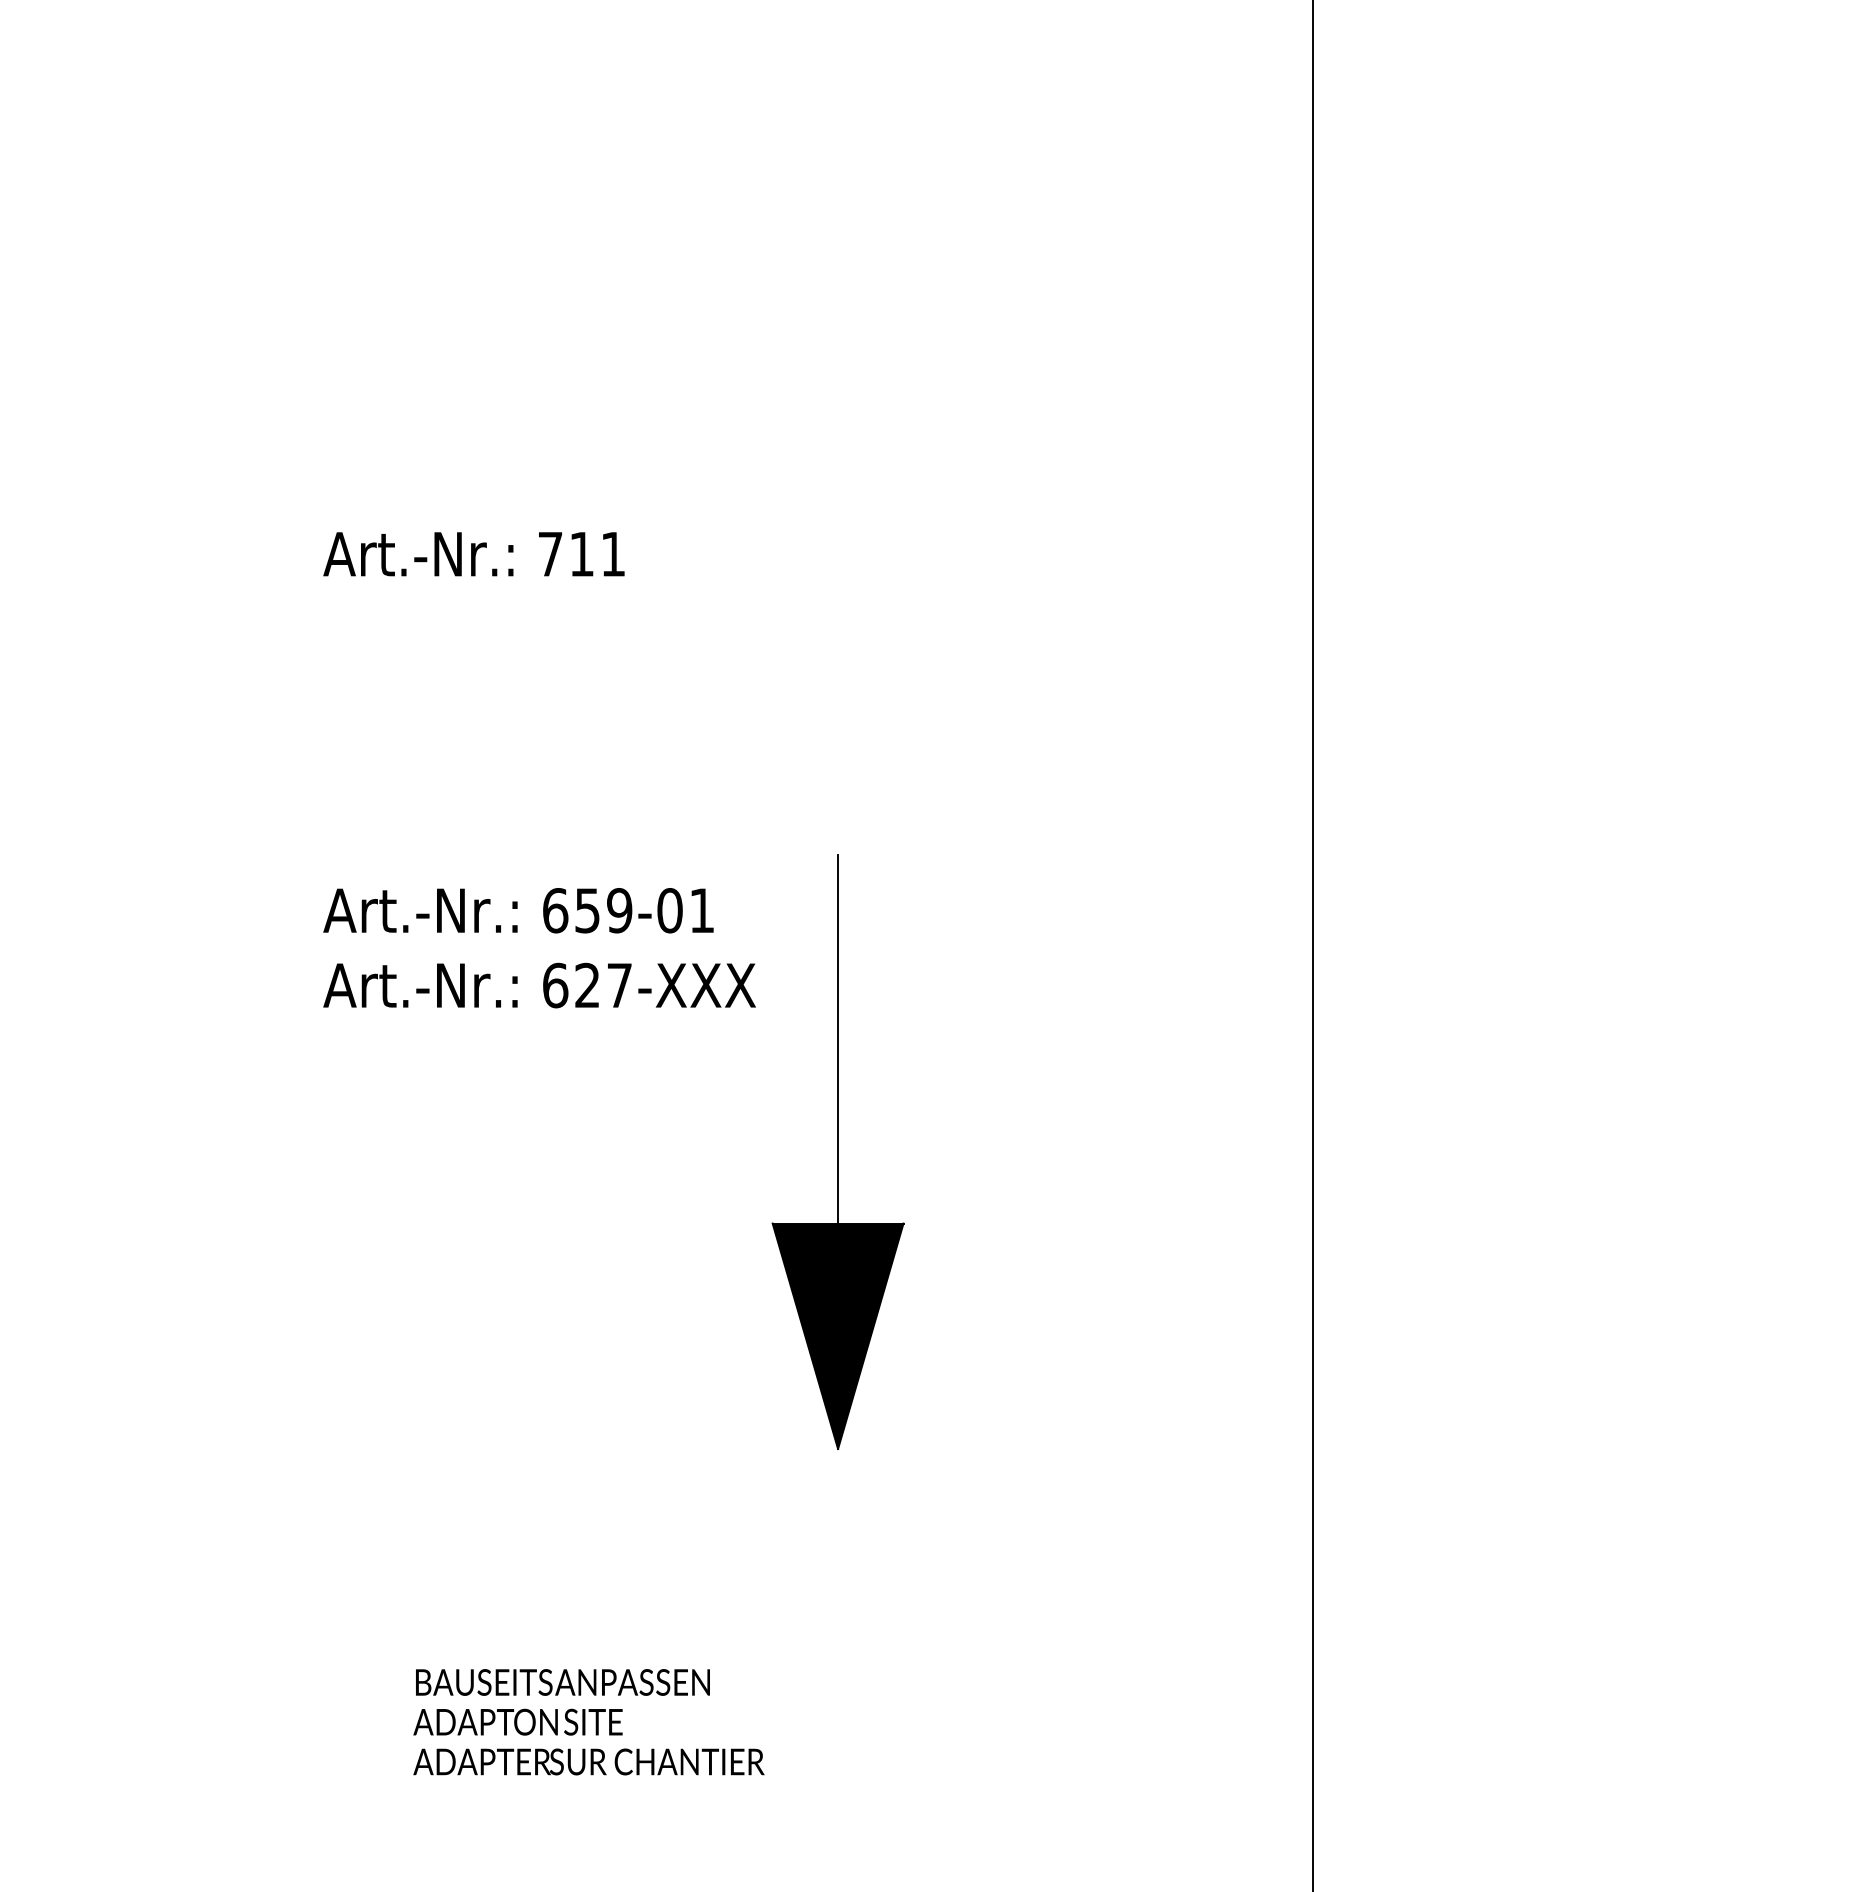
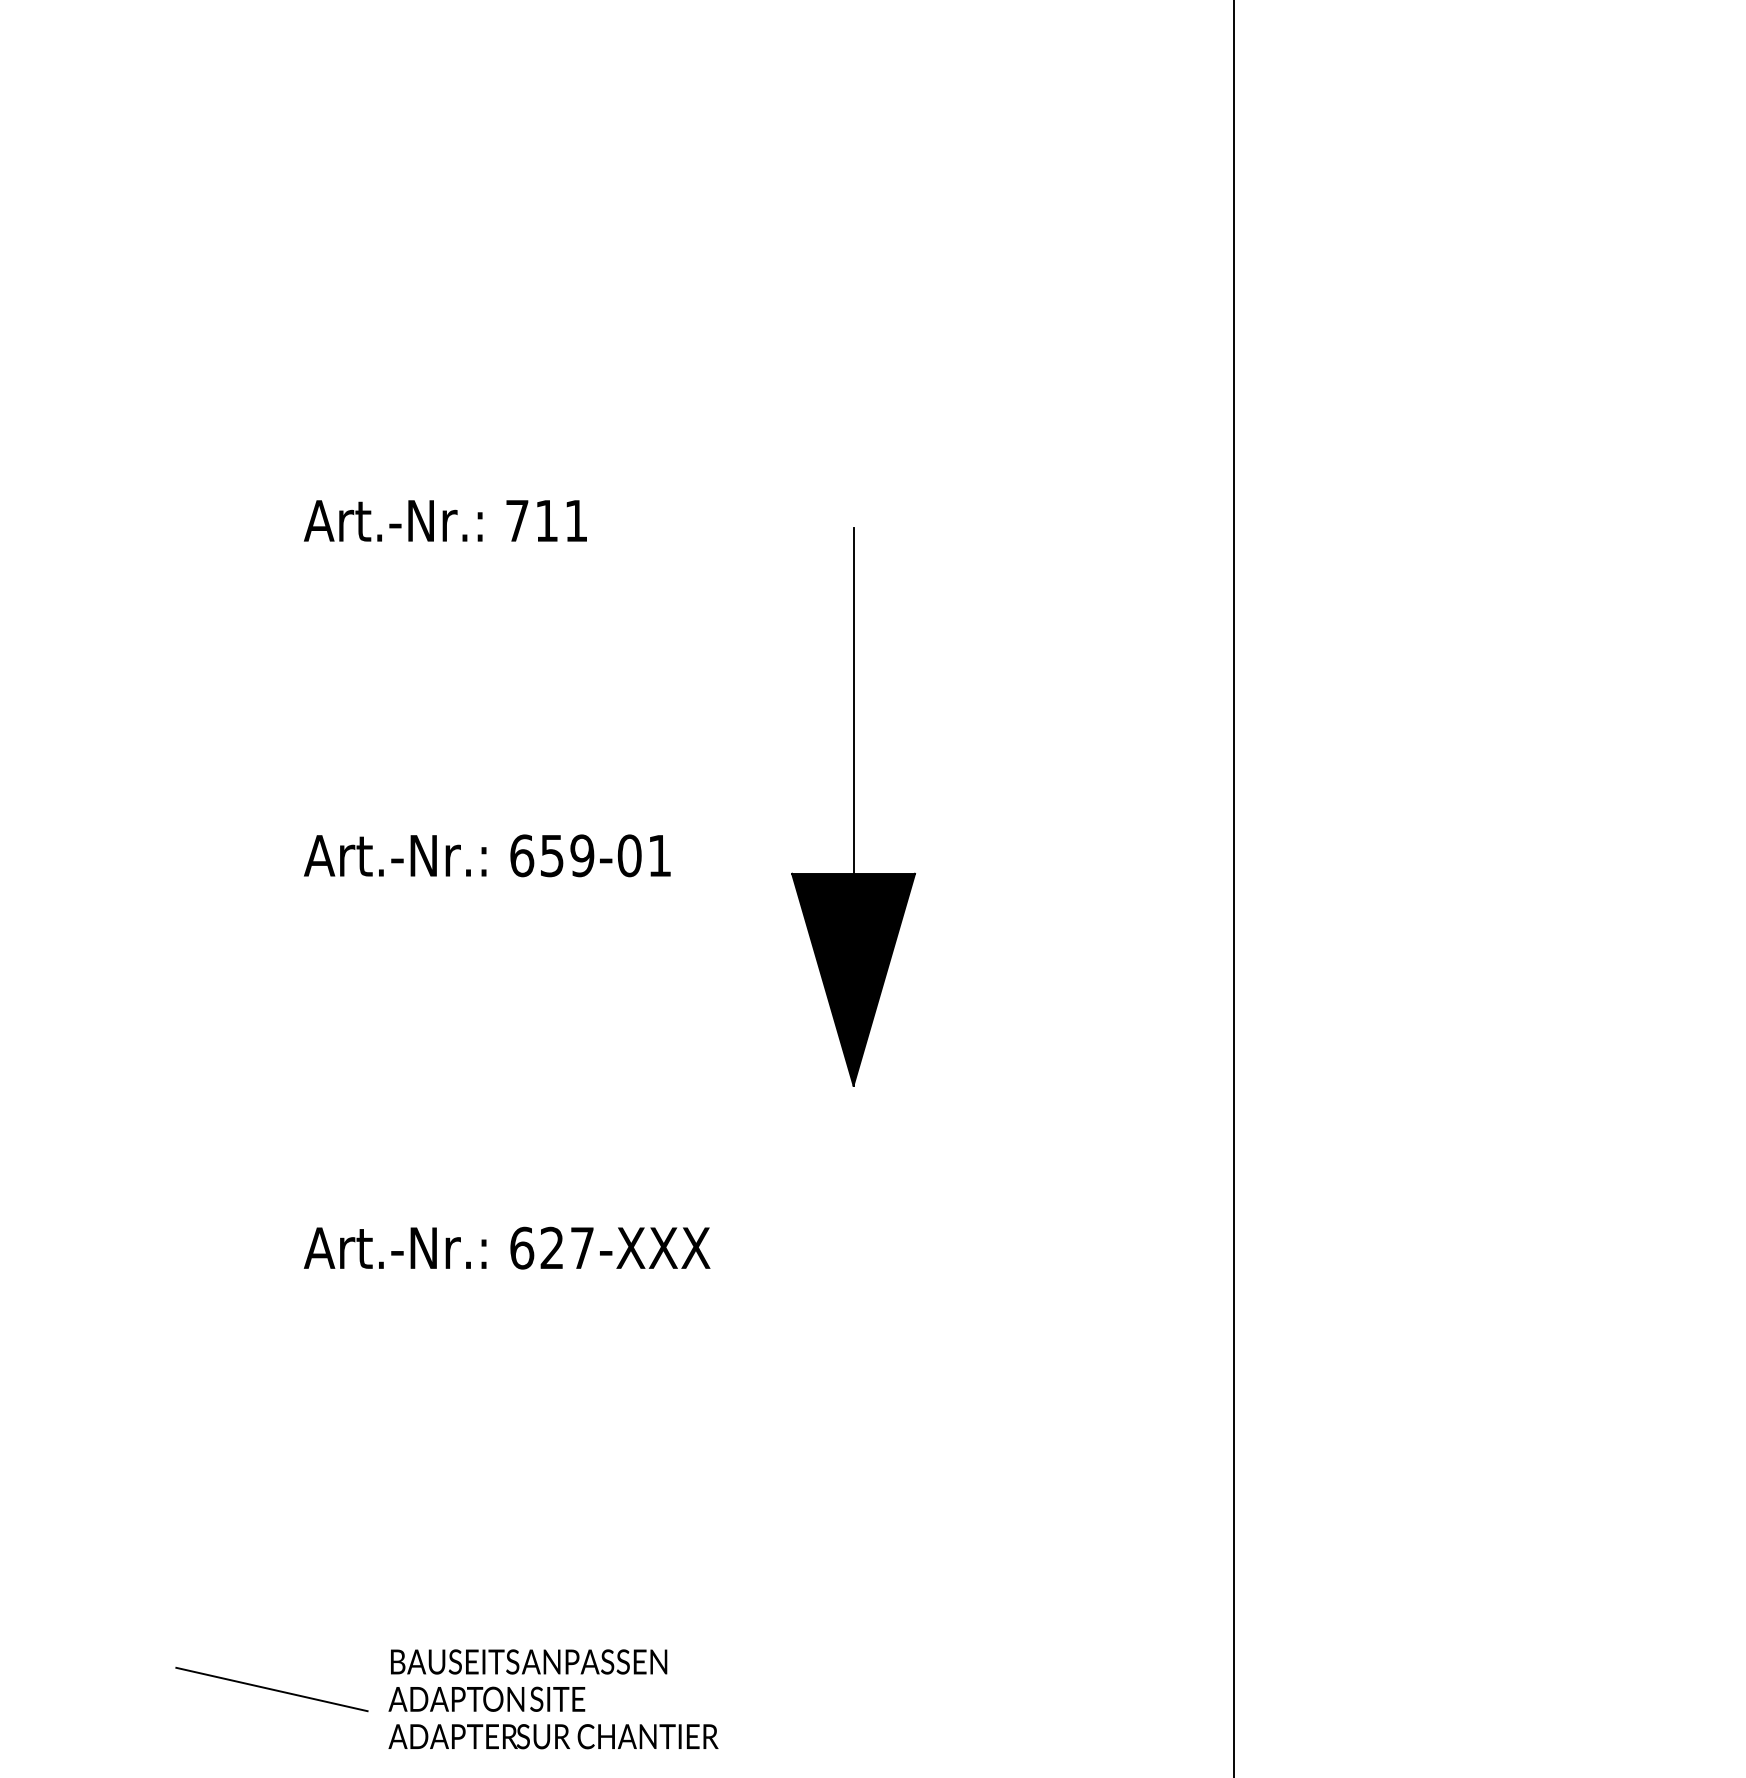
text: (539, 984) -> (507, 1247), moved
part: (838, 1151) -> (853, 806), moved
text: (588, 1722) -> (553, 1699), moved
line: (288, 1797) -> (271, 1689), added

